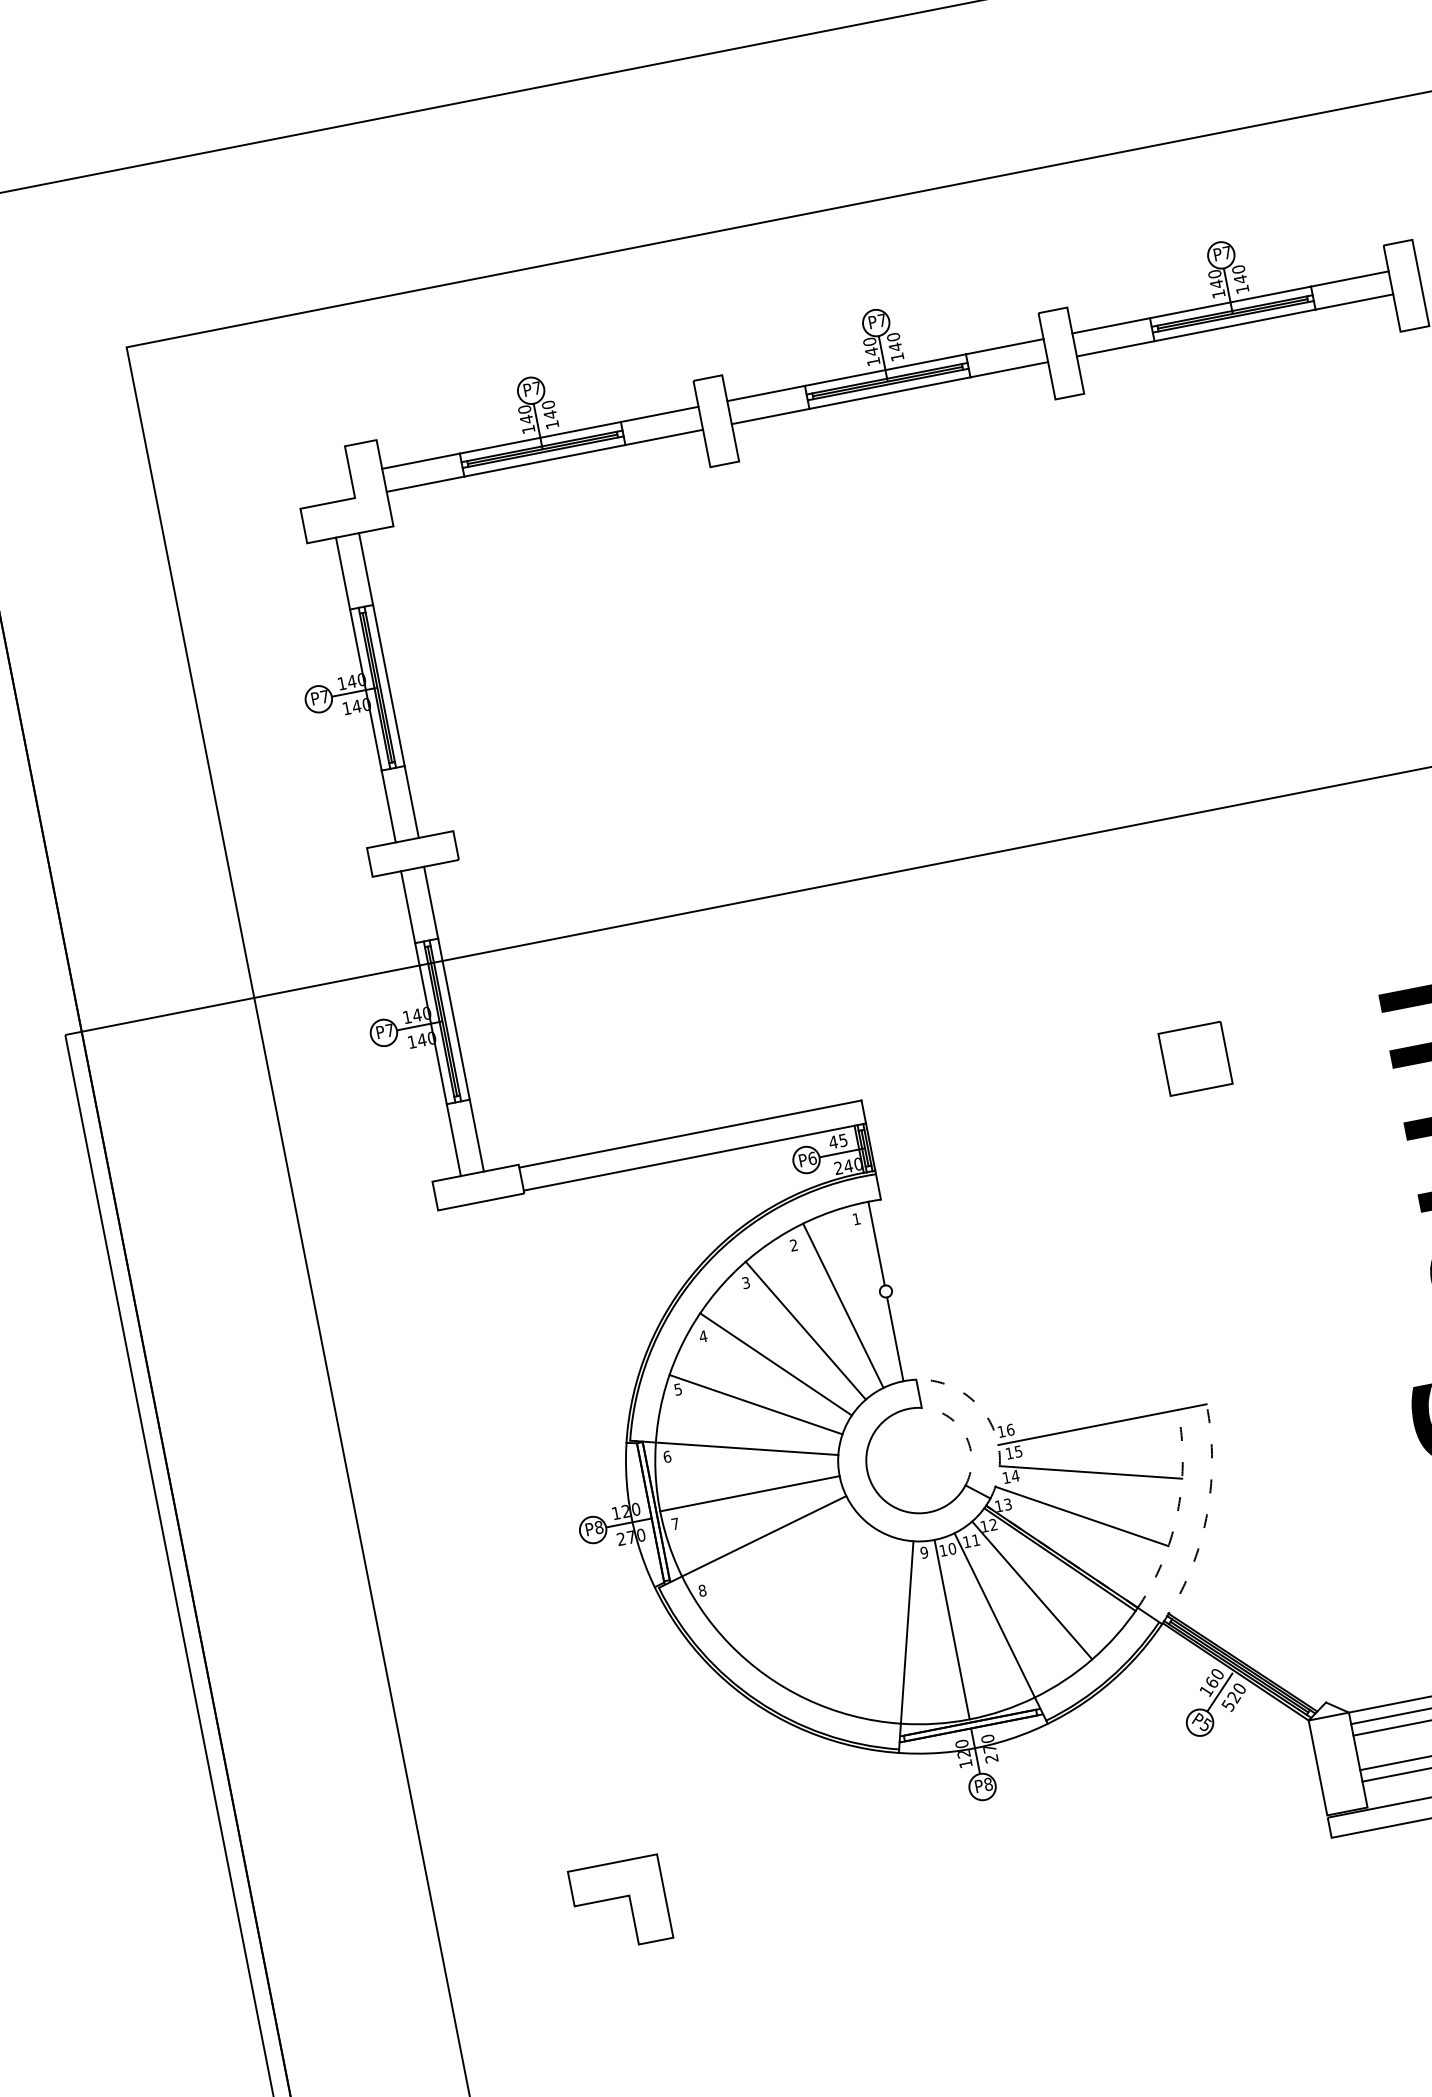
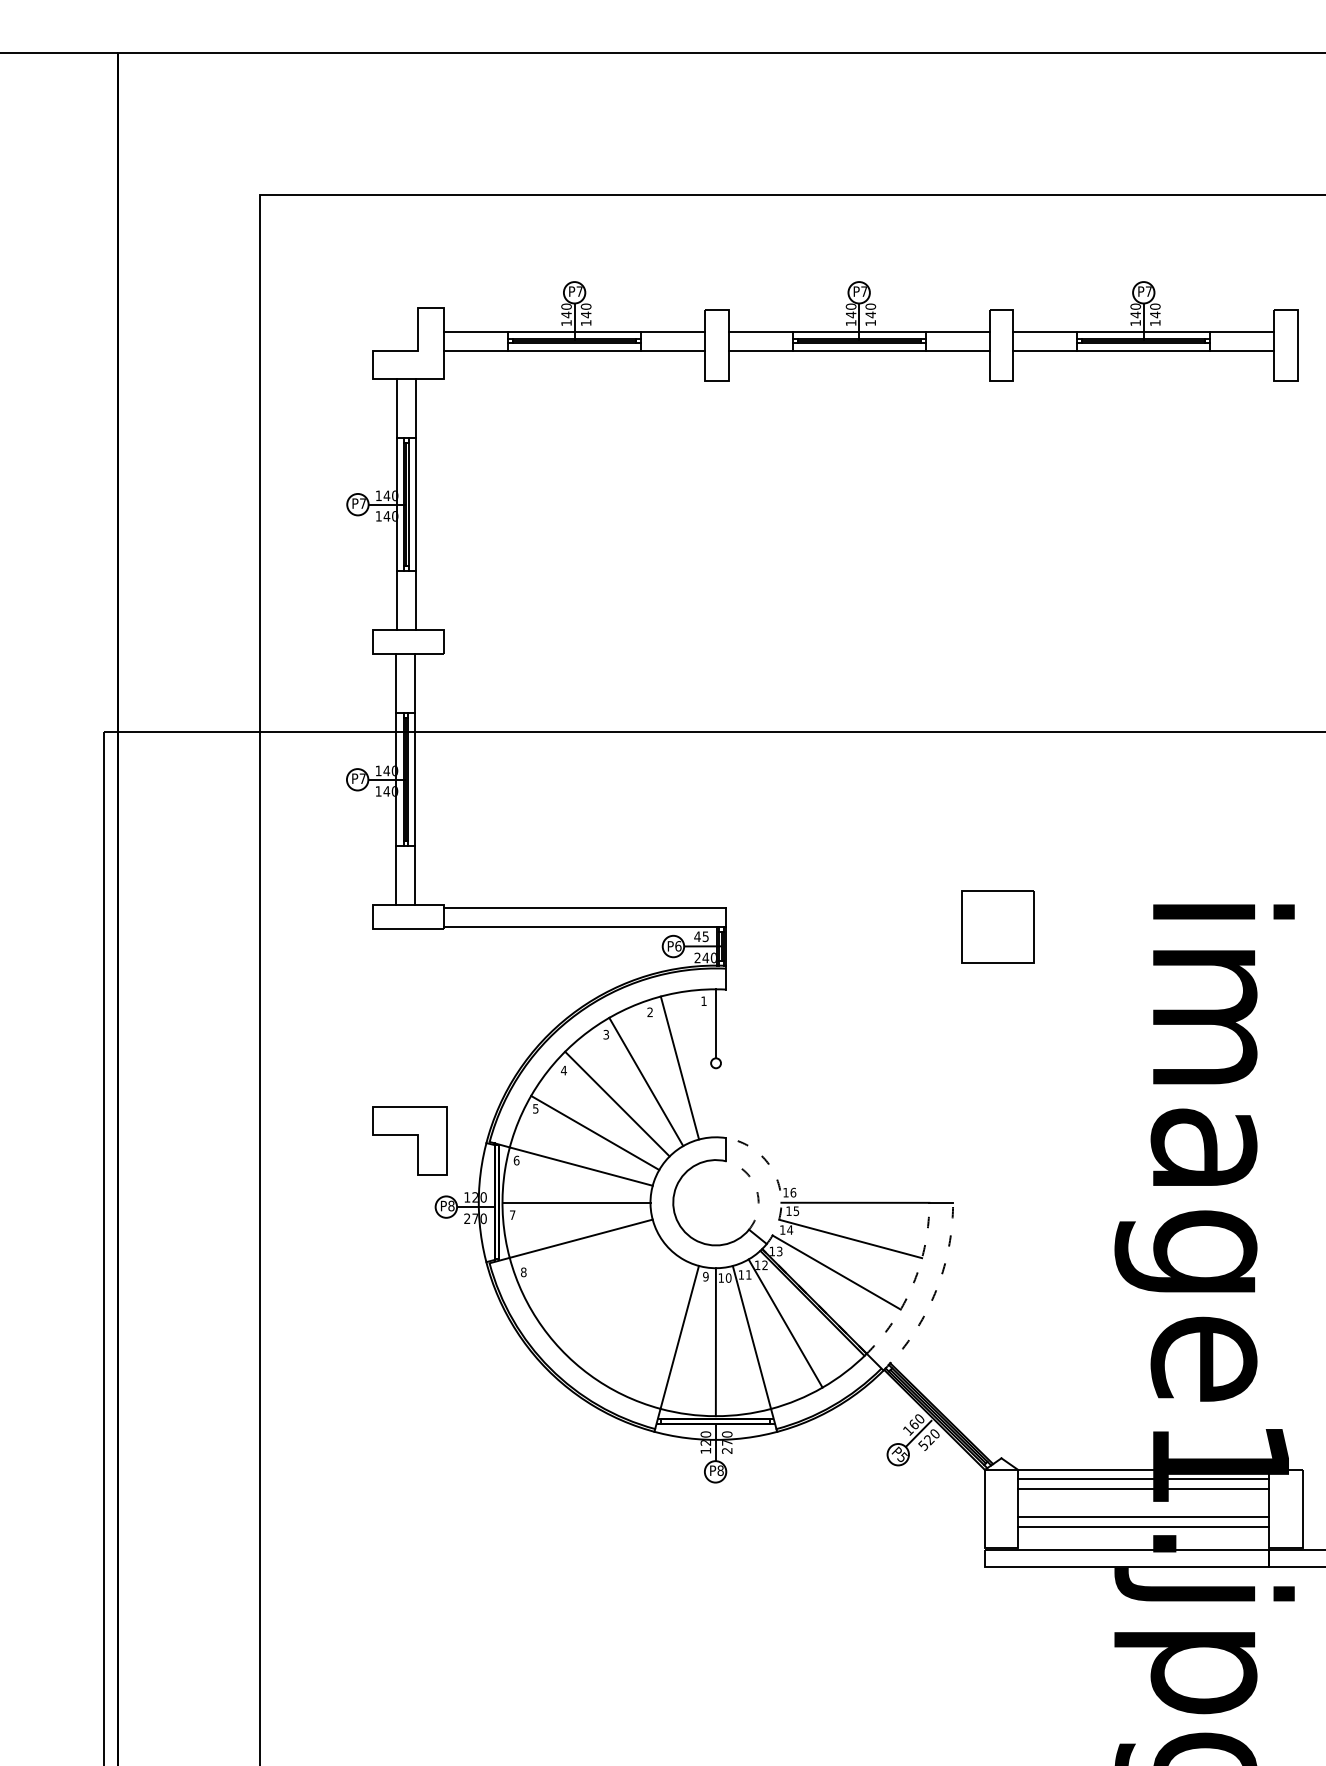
part: (1195, 1058) -> (998, 926), size x1.4
line: (894, 1339) -> (715, 1102), removed
part: (620, 1904) -> (409, 1140), moved

